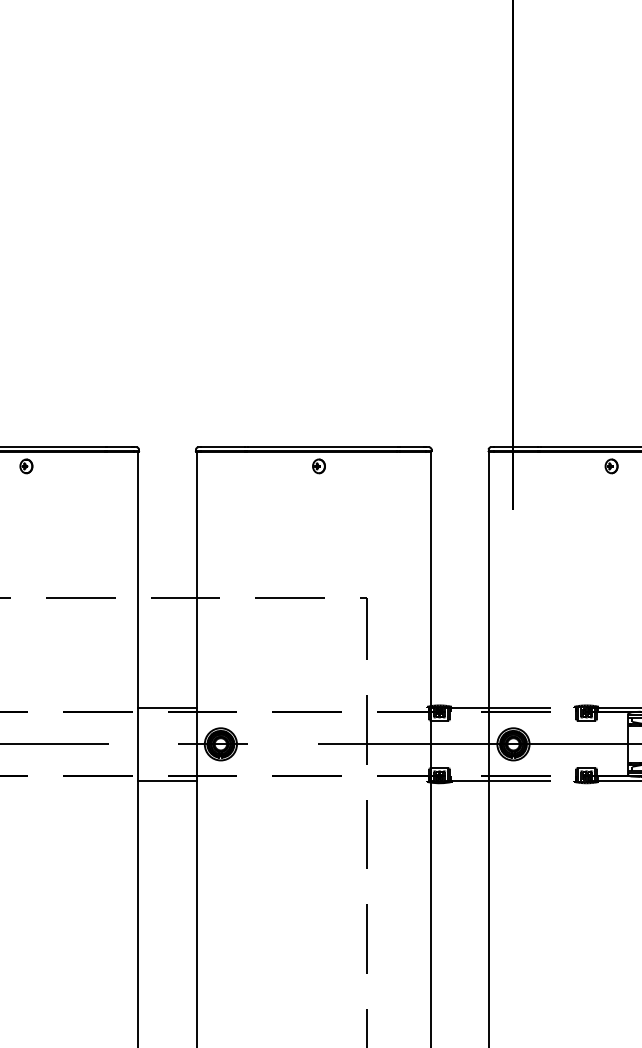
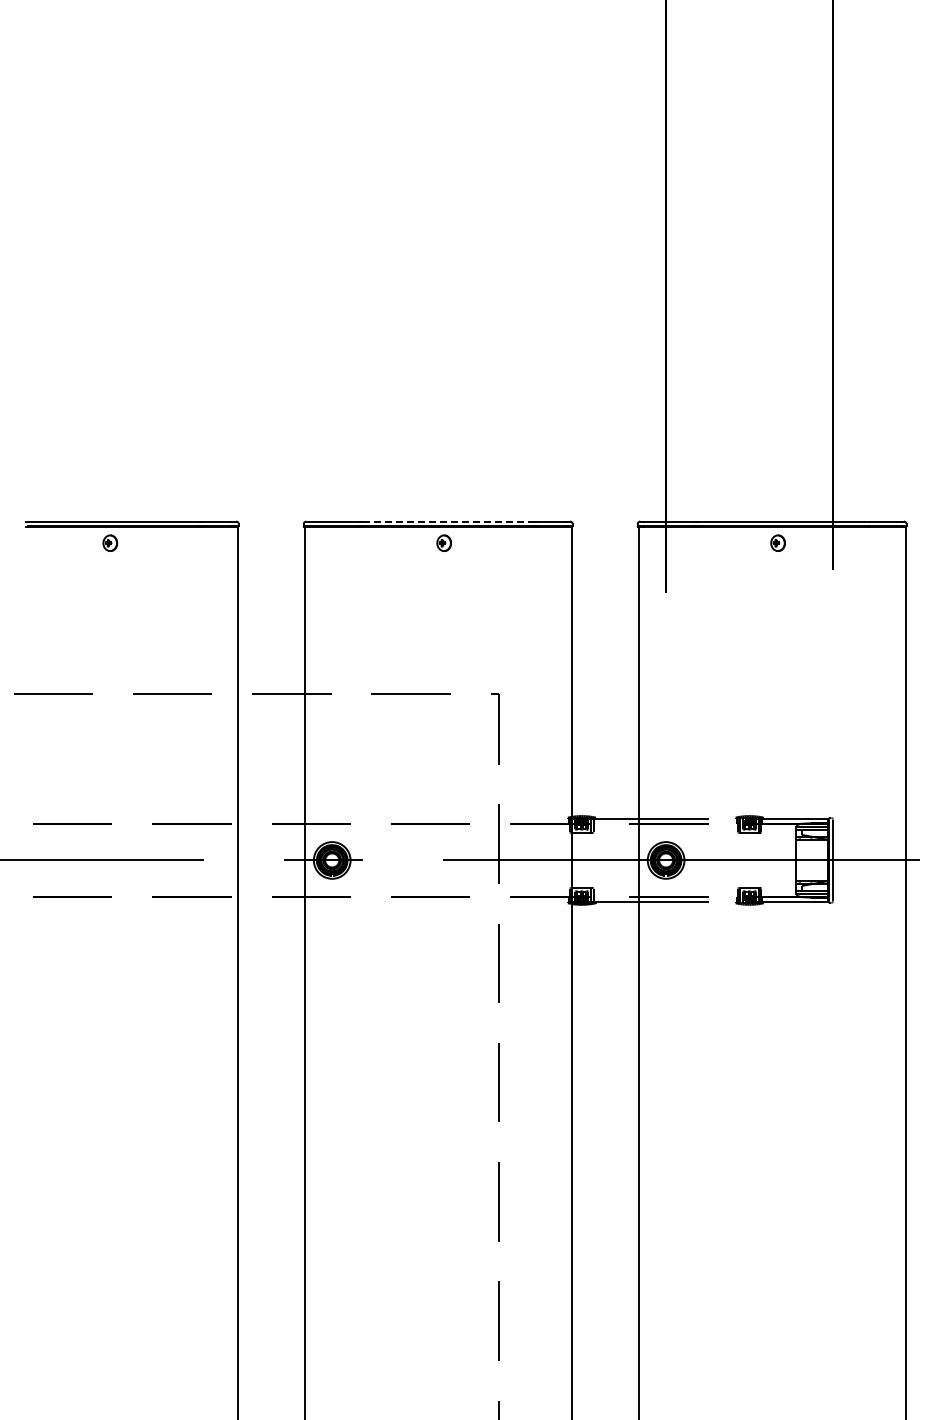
line: (323, 447) -> (449, 521), solid -> dashed
line: (166, 707) -> (270, 818), removed
line: (166, 781) -> (270, 902), removed

